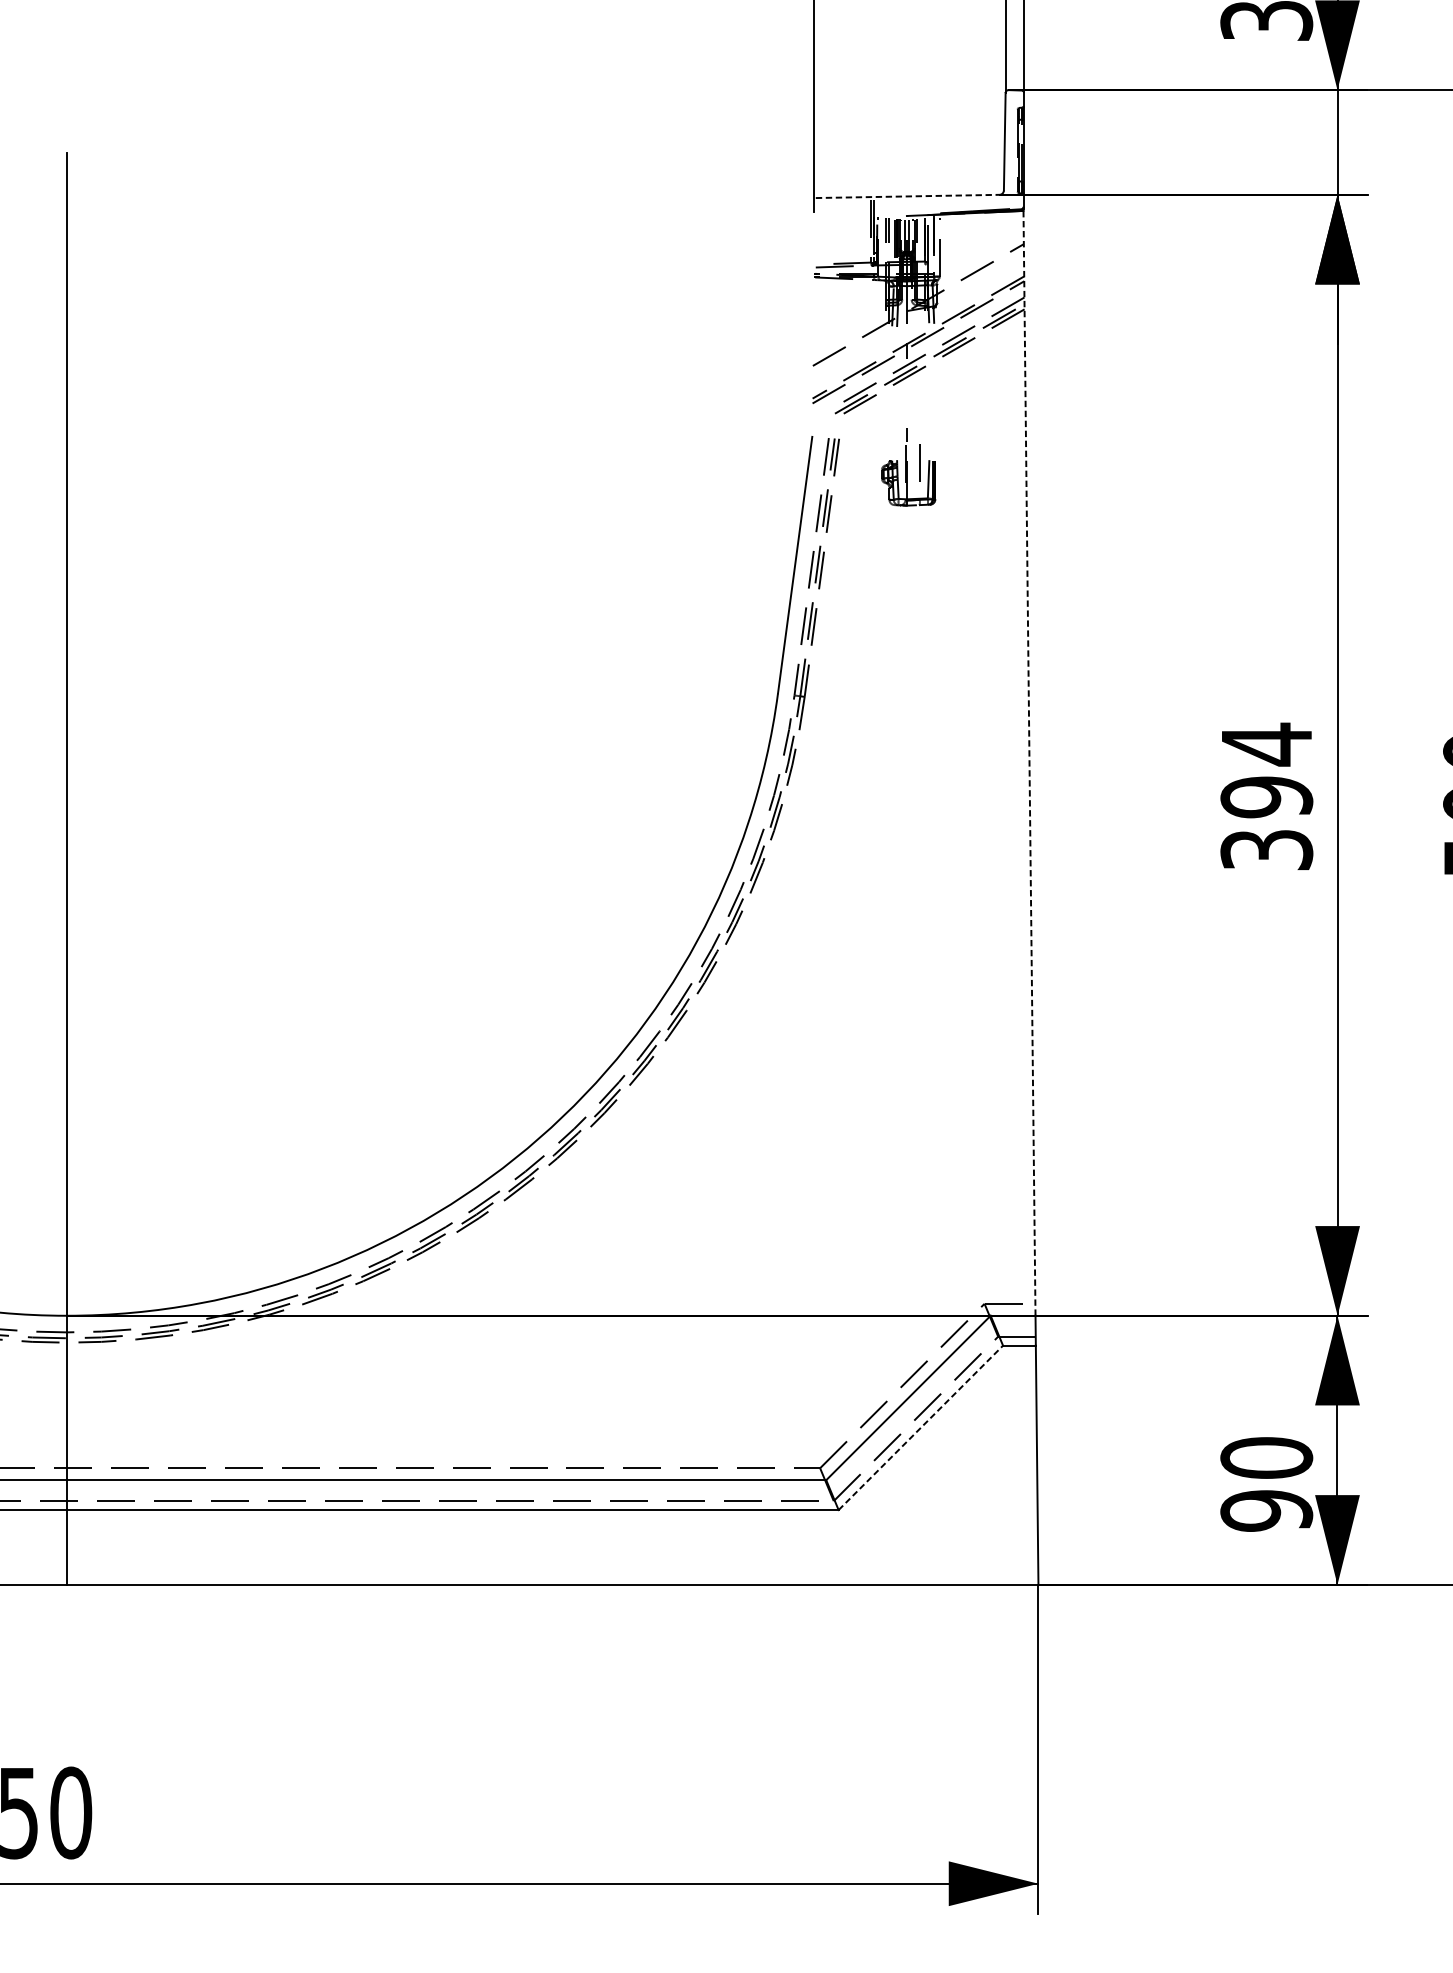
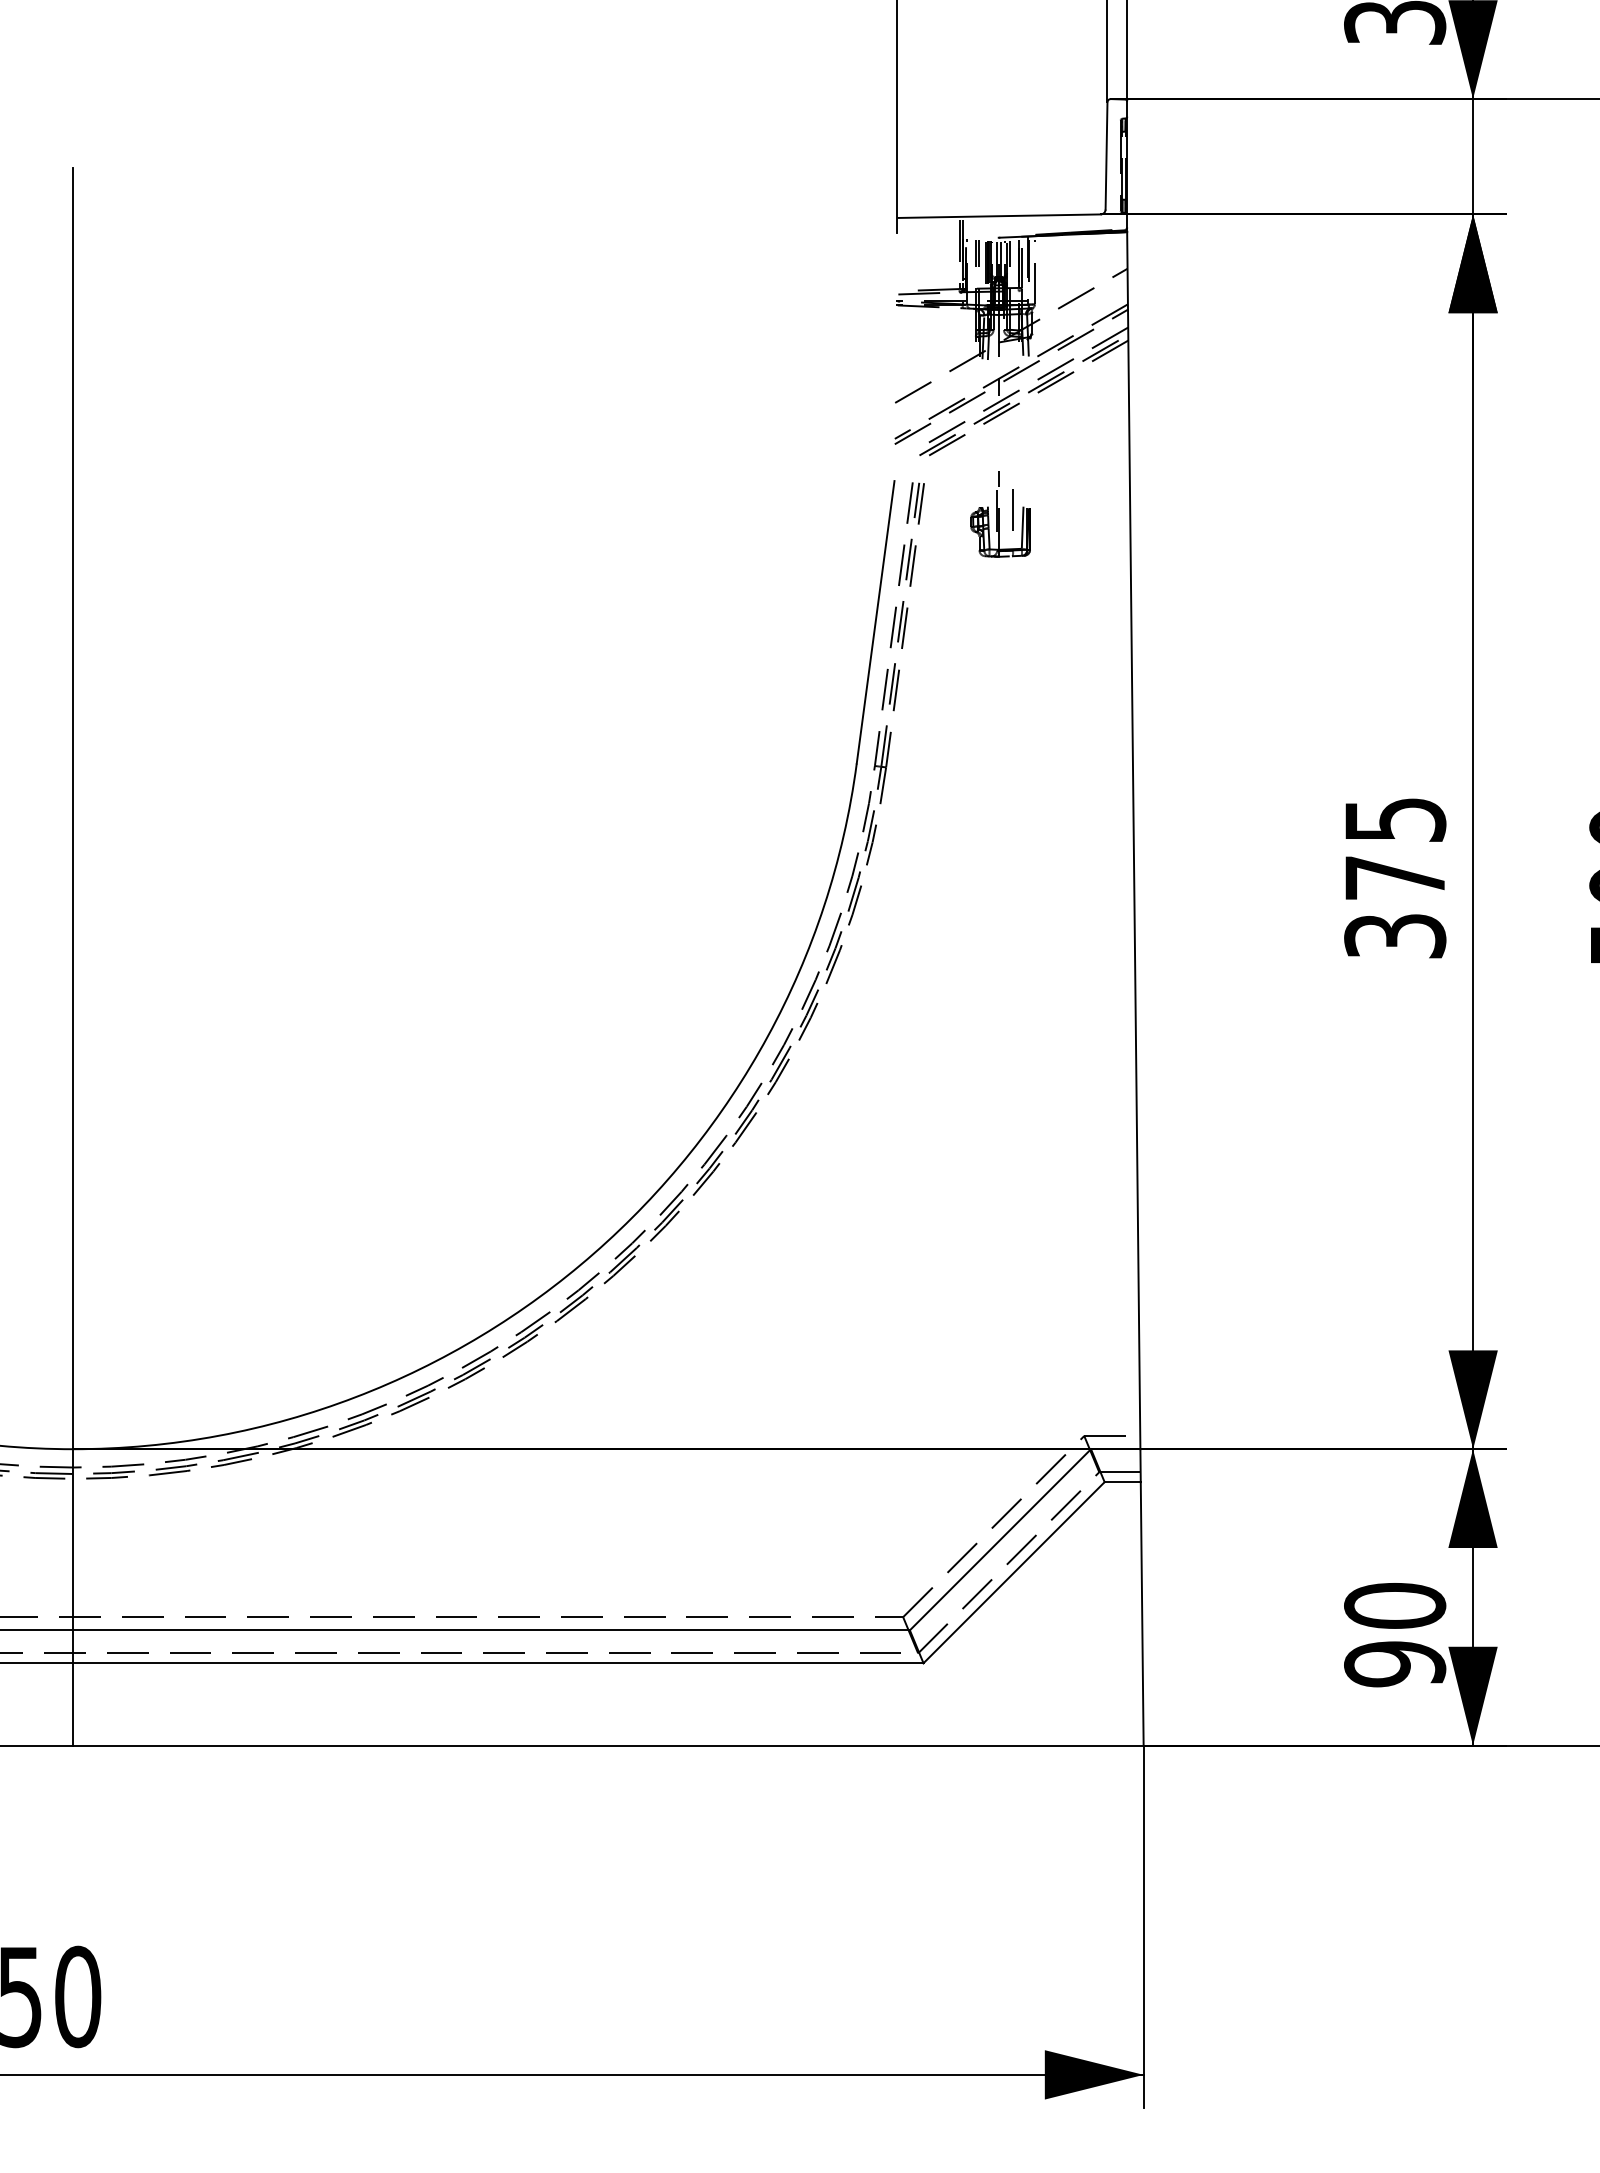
line: (908, 196) -> (1000, 216), dashed -> solid
line: (1029, 763) -> (1133, 840), dashed -> solid
text: (1267, 770) -> (1395, 848), 394 -> 375
line: (921, 1427) -> (1014, 1572), dashed -> solid

